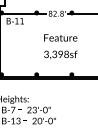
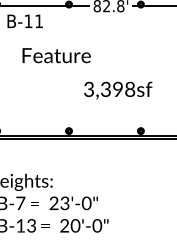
text: (60, 37) -> (56, 54), moved

